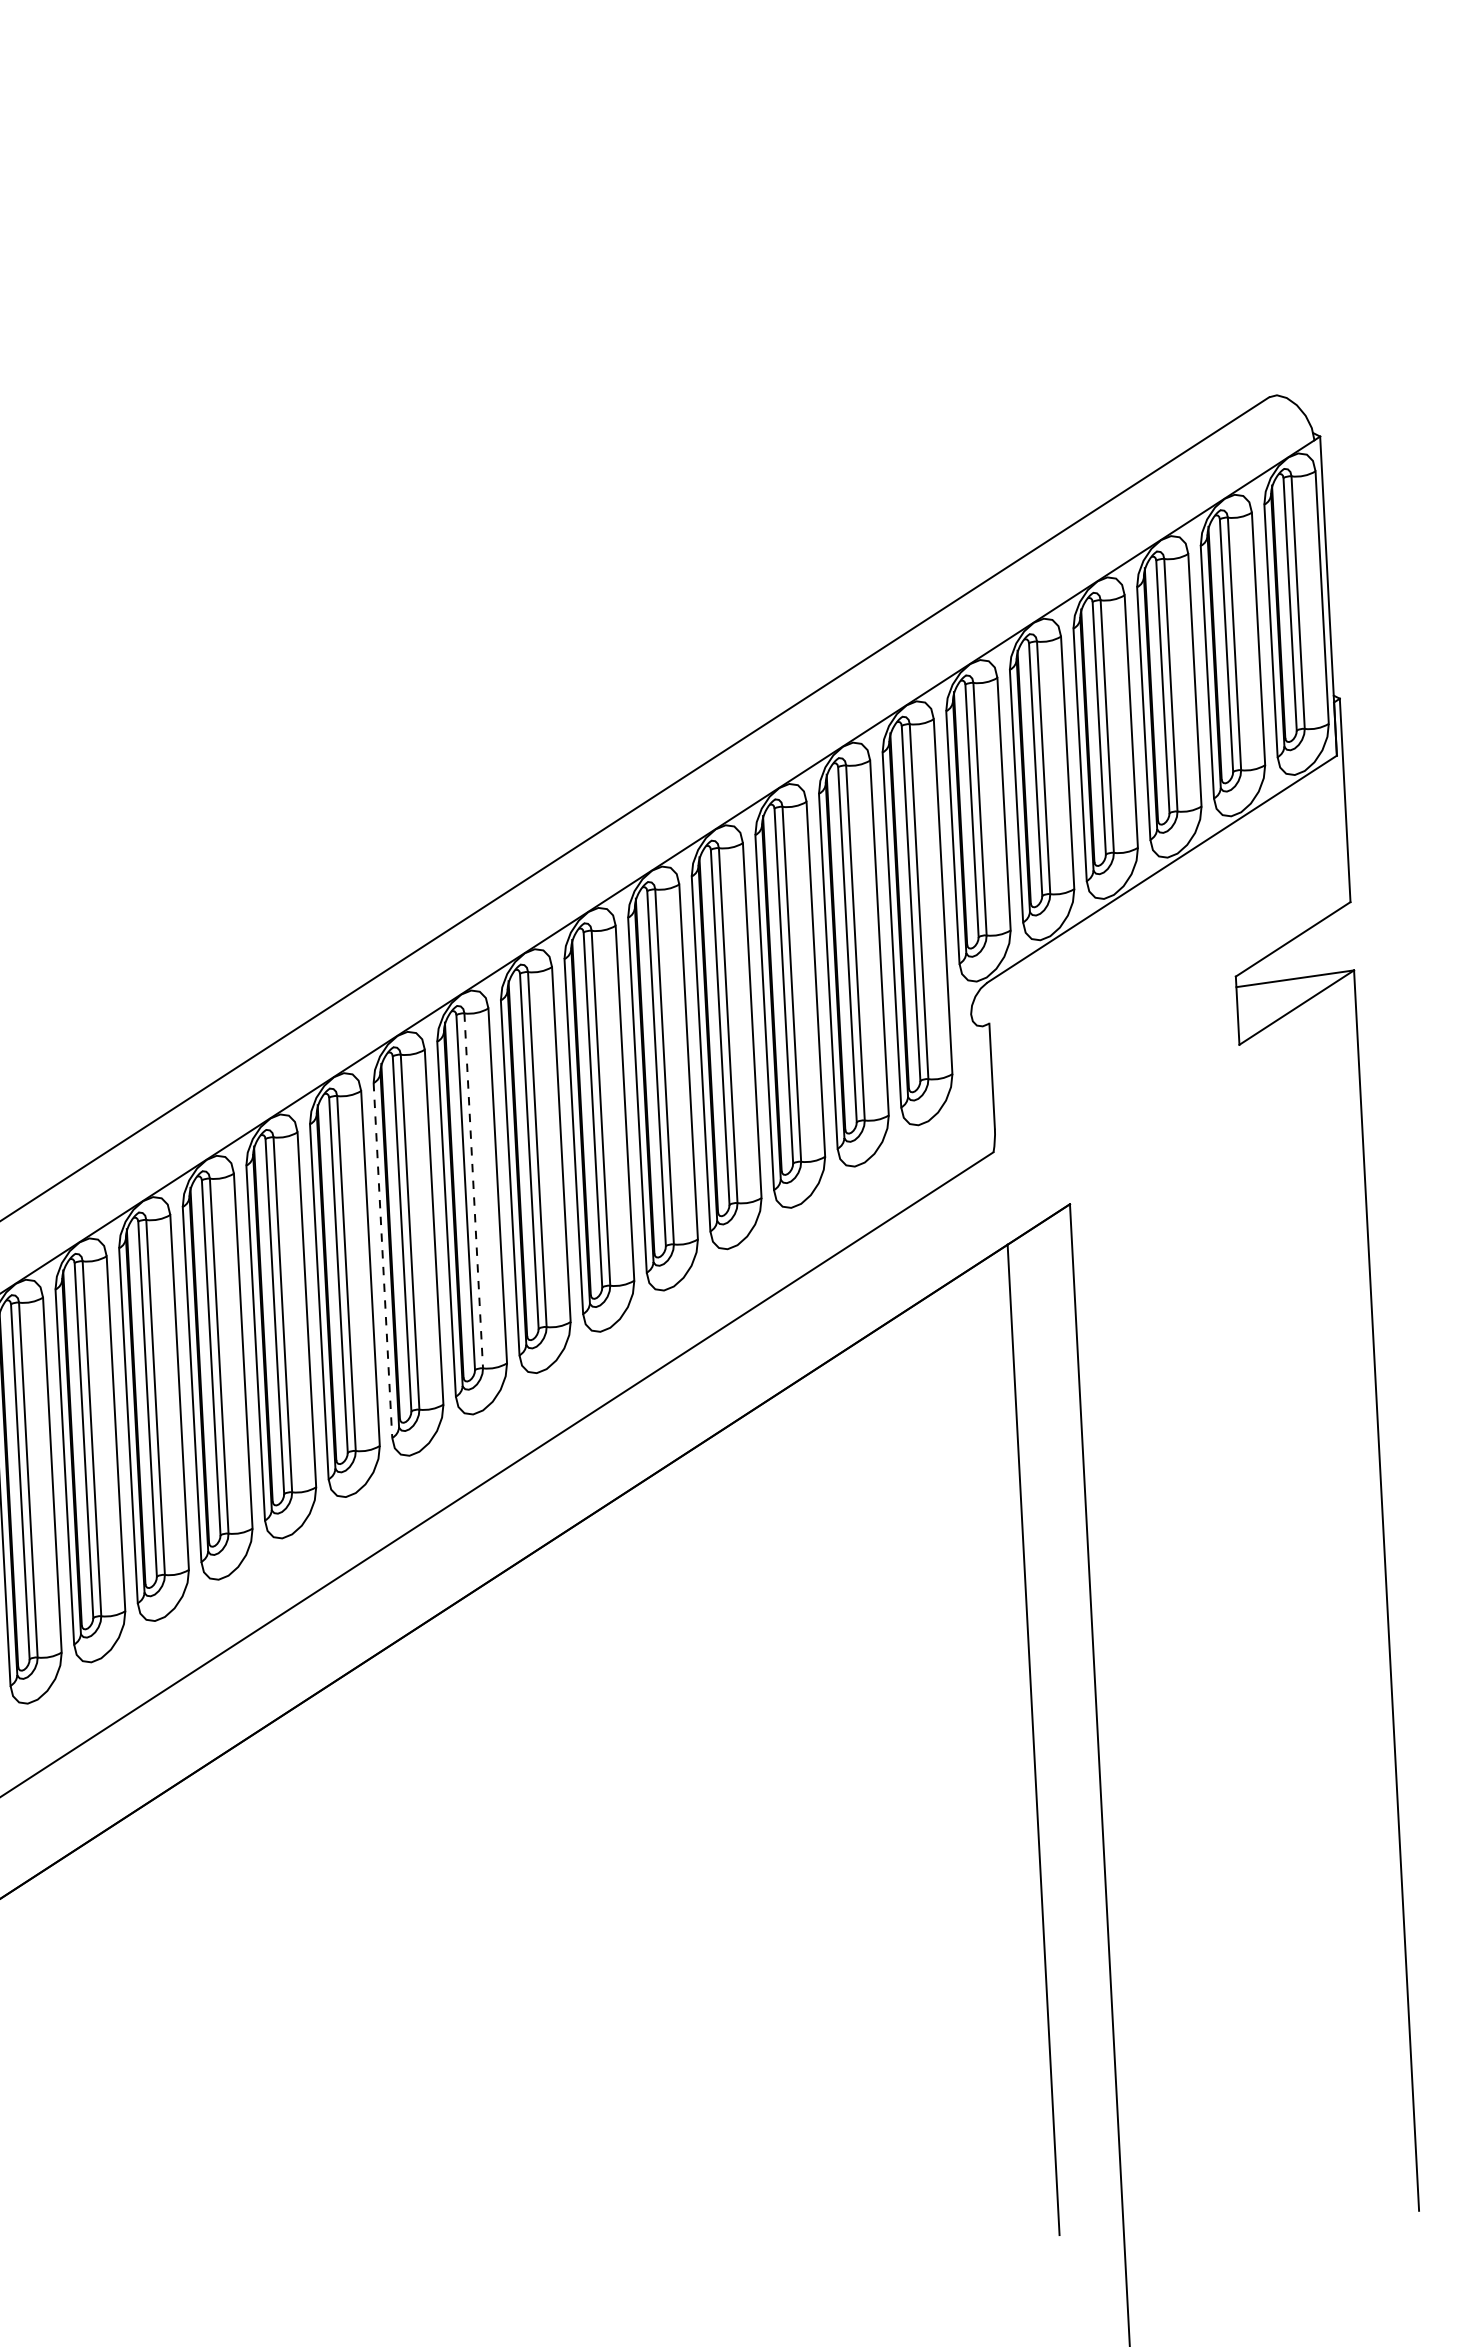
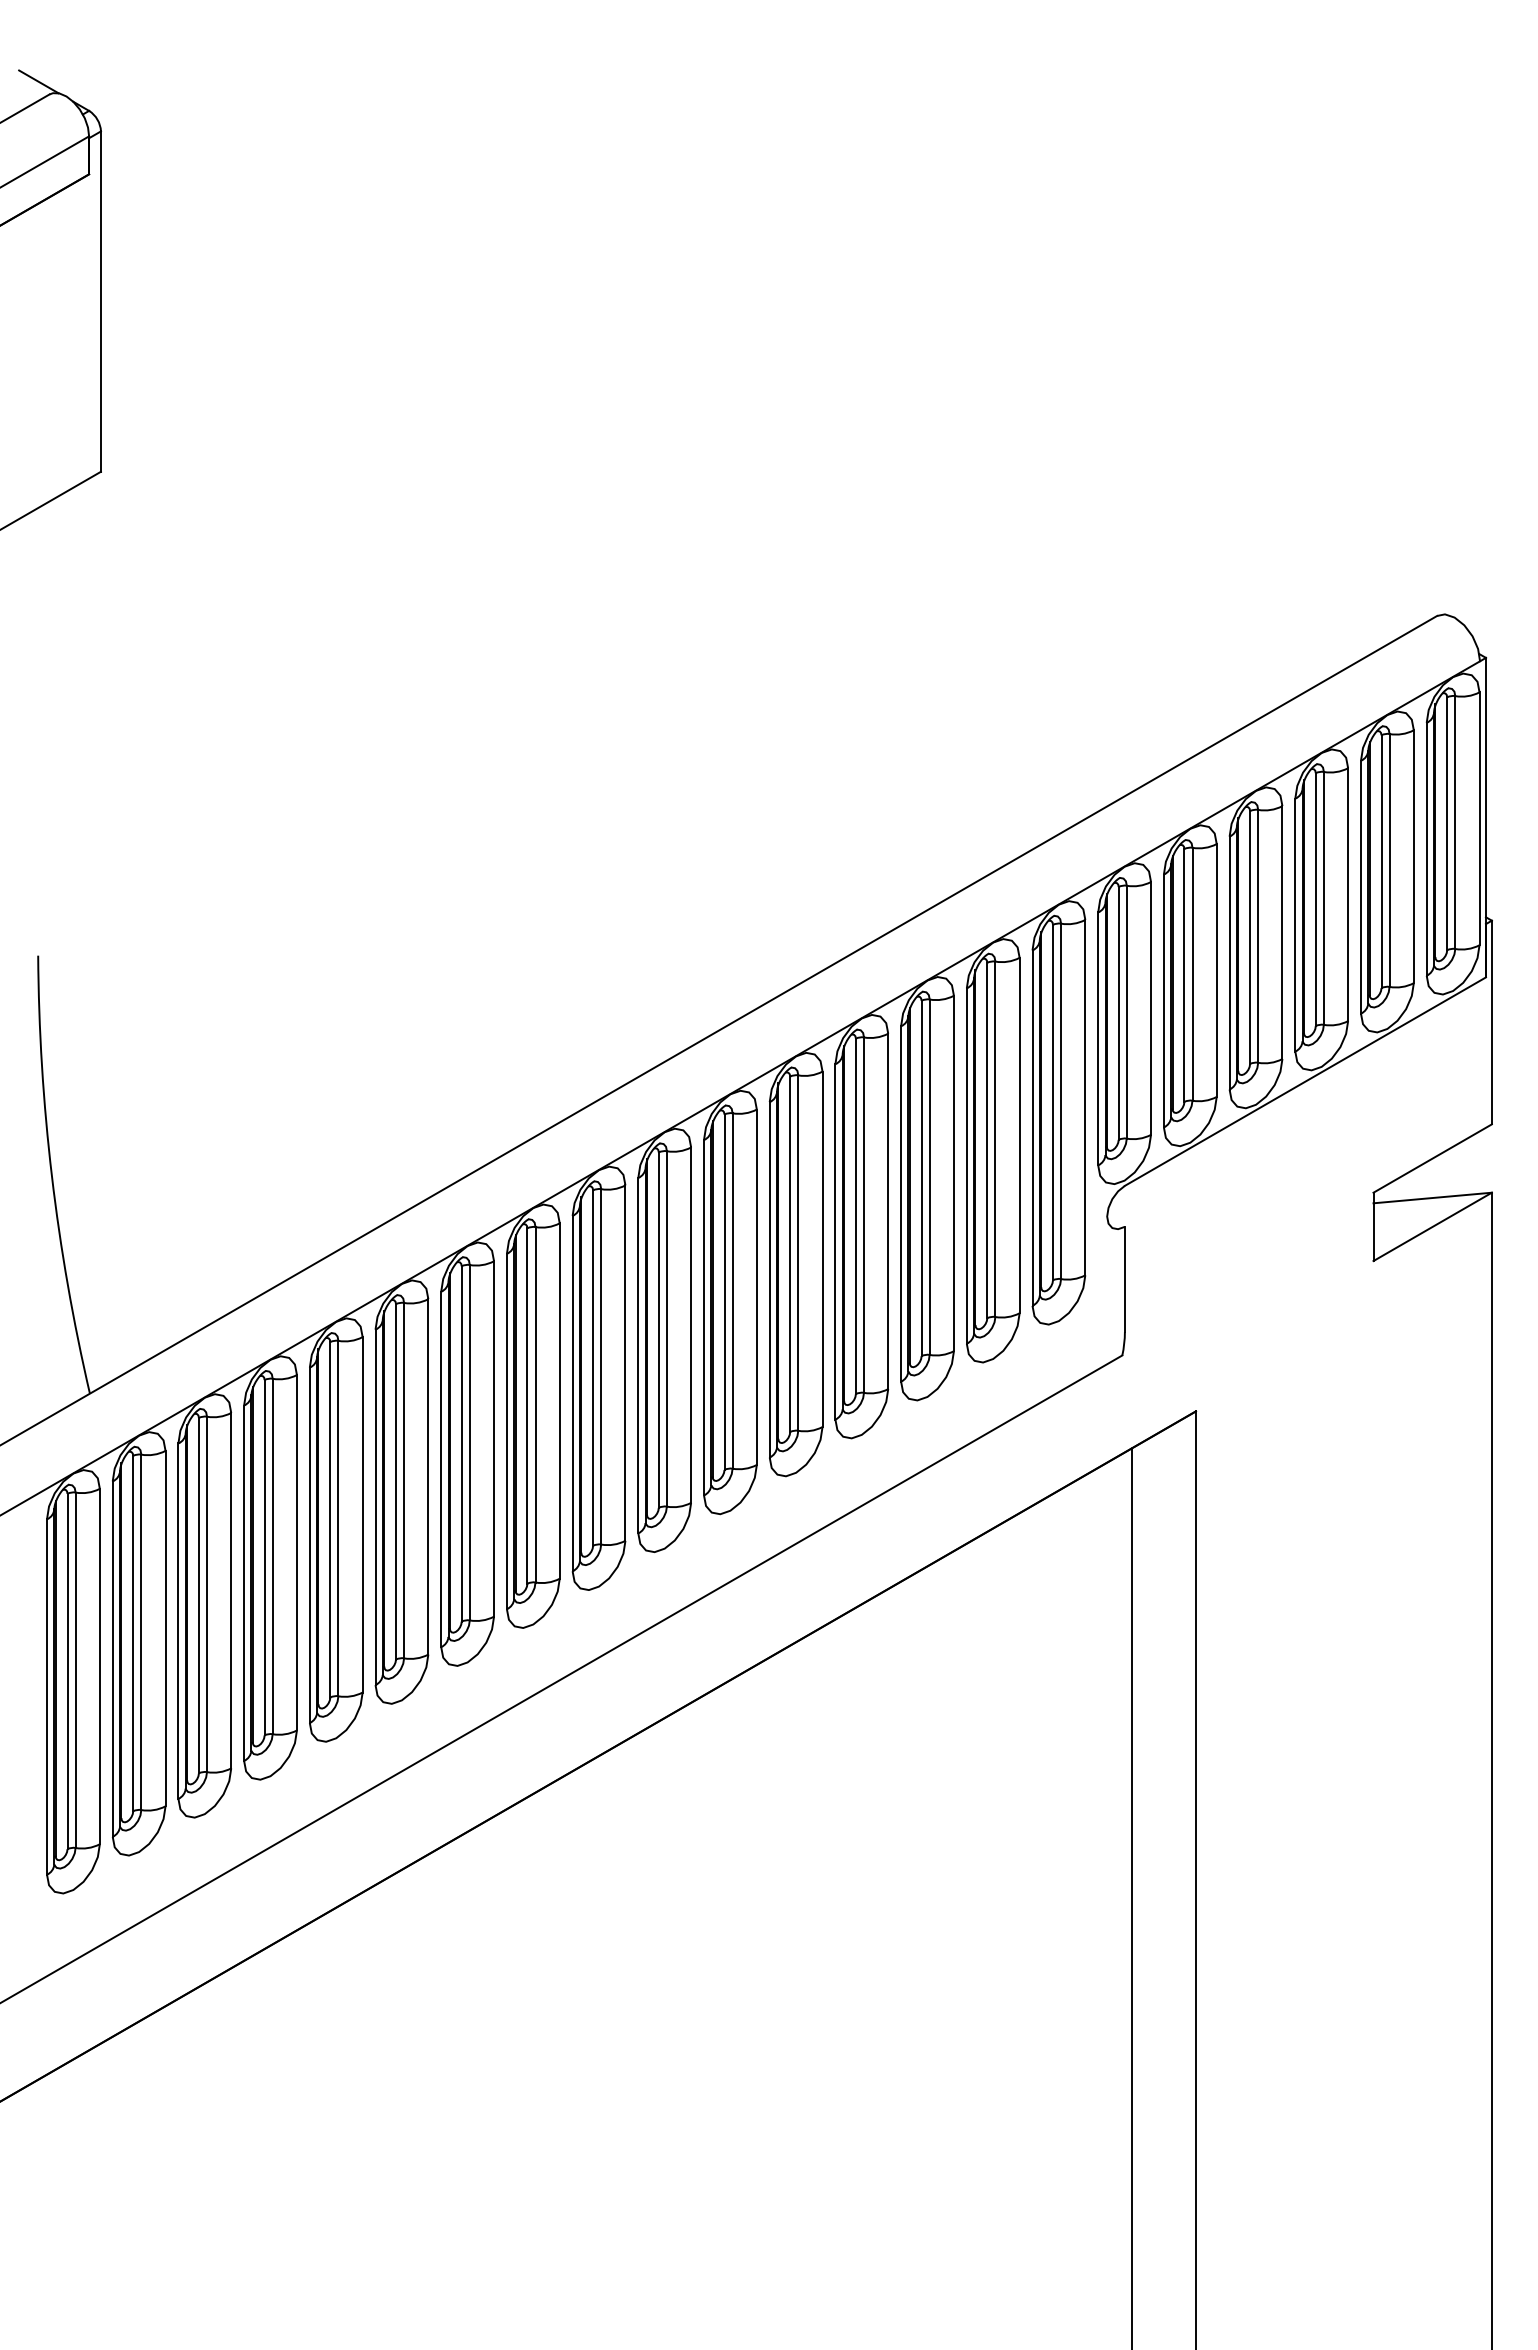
line: (474, 1190) -> (601, 1366), dashed -> solid
line: (382, 1260) -> (506, 1431), dashed -> solid

